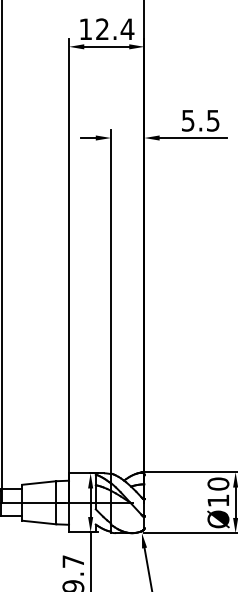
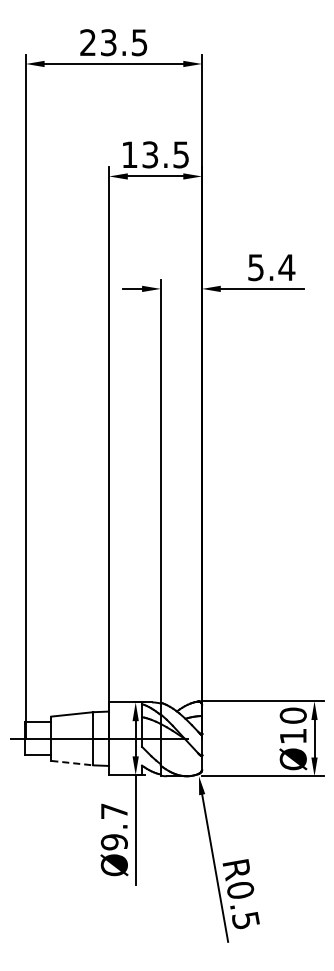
text: (114, 29) -> (165, 154), 12.4 -> 13.5
text: (212, 120) -> (286, 267), 5.5 -> 5.4
line: (39, 522) -> (72, 763), solid -> dashed

